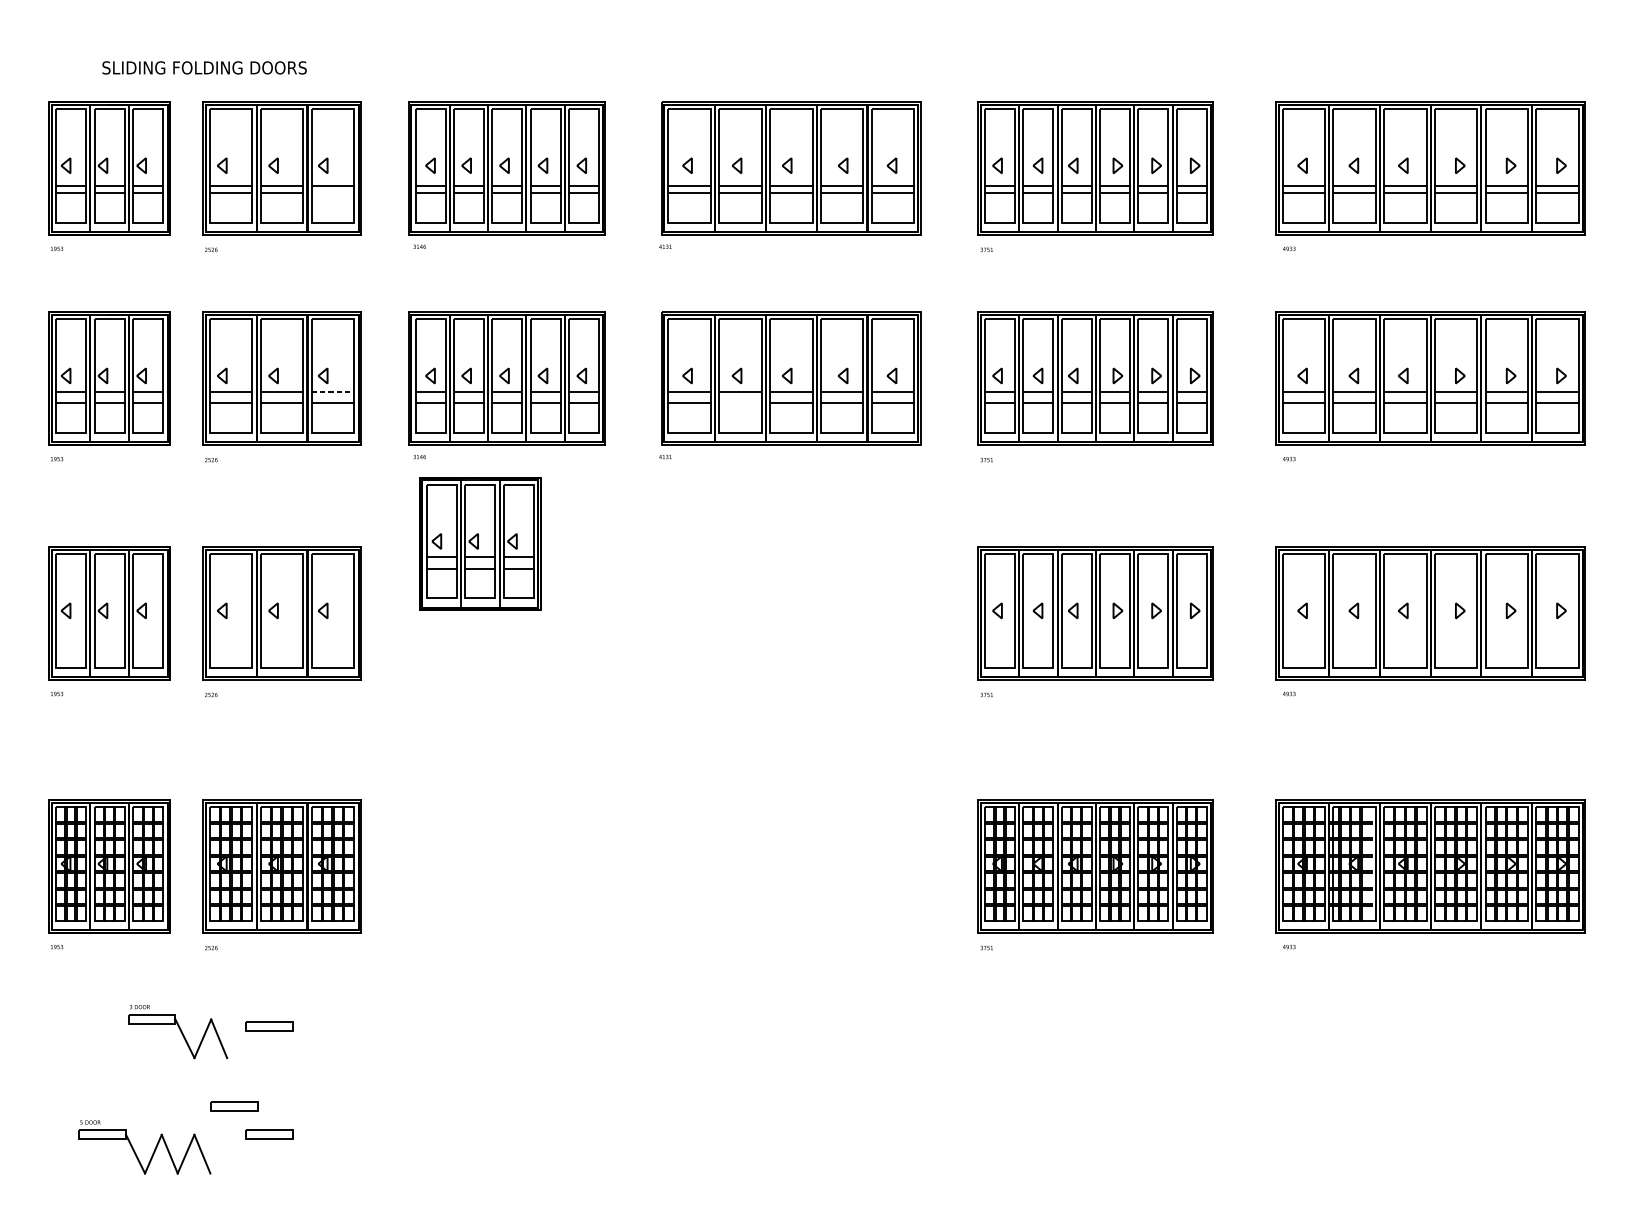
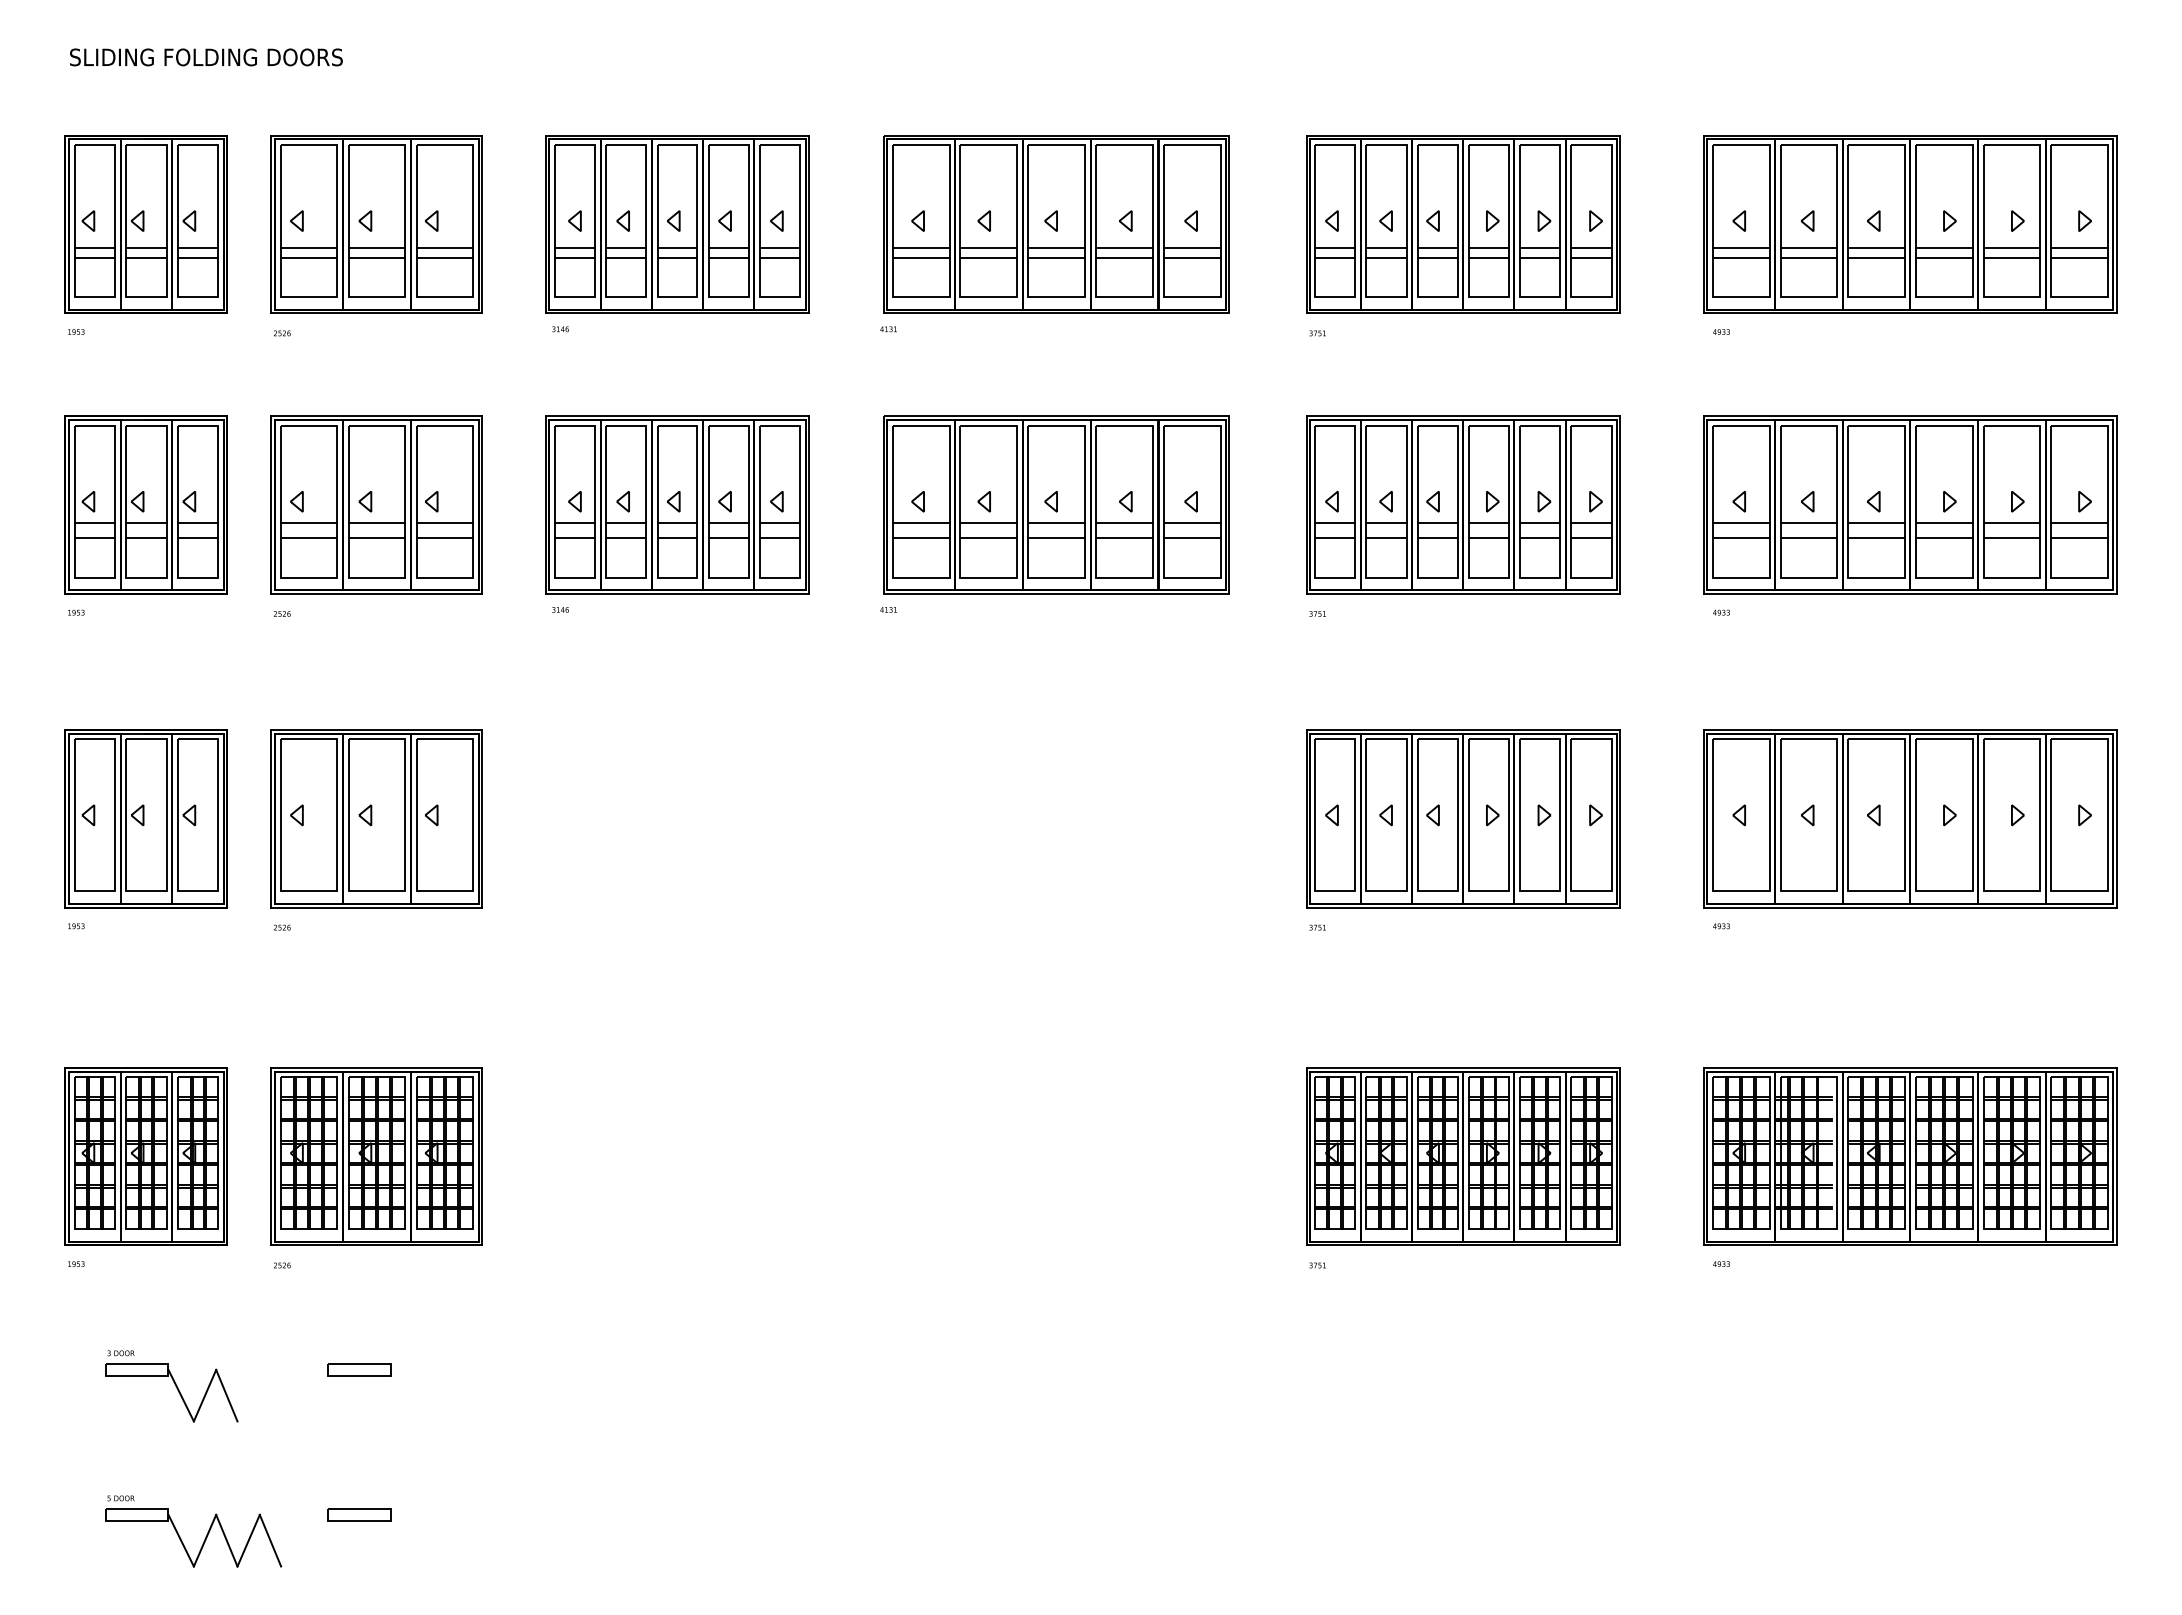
text: (204, 67) -> (206, 57), moved
line: (332, 193) -> (444, 257), added
line: (333, 391) -> (445, 522), dashed -> solid
line: (740, 403) -> (988, 538), added
part: (479, 543) -> (640, 725), removed
part: (177, 1031) -> (171, 1386), moved
part: (234, 1106) -> (313, 1476), removed

